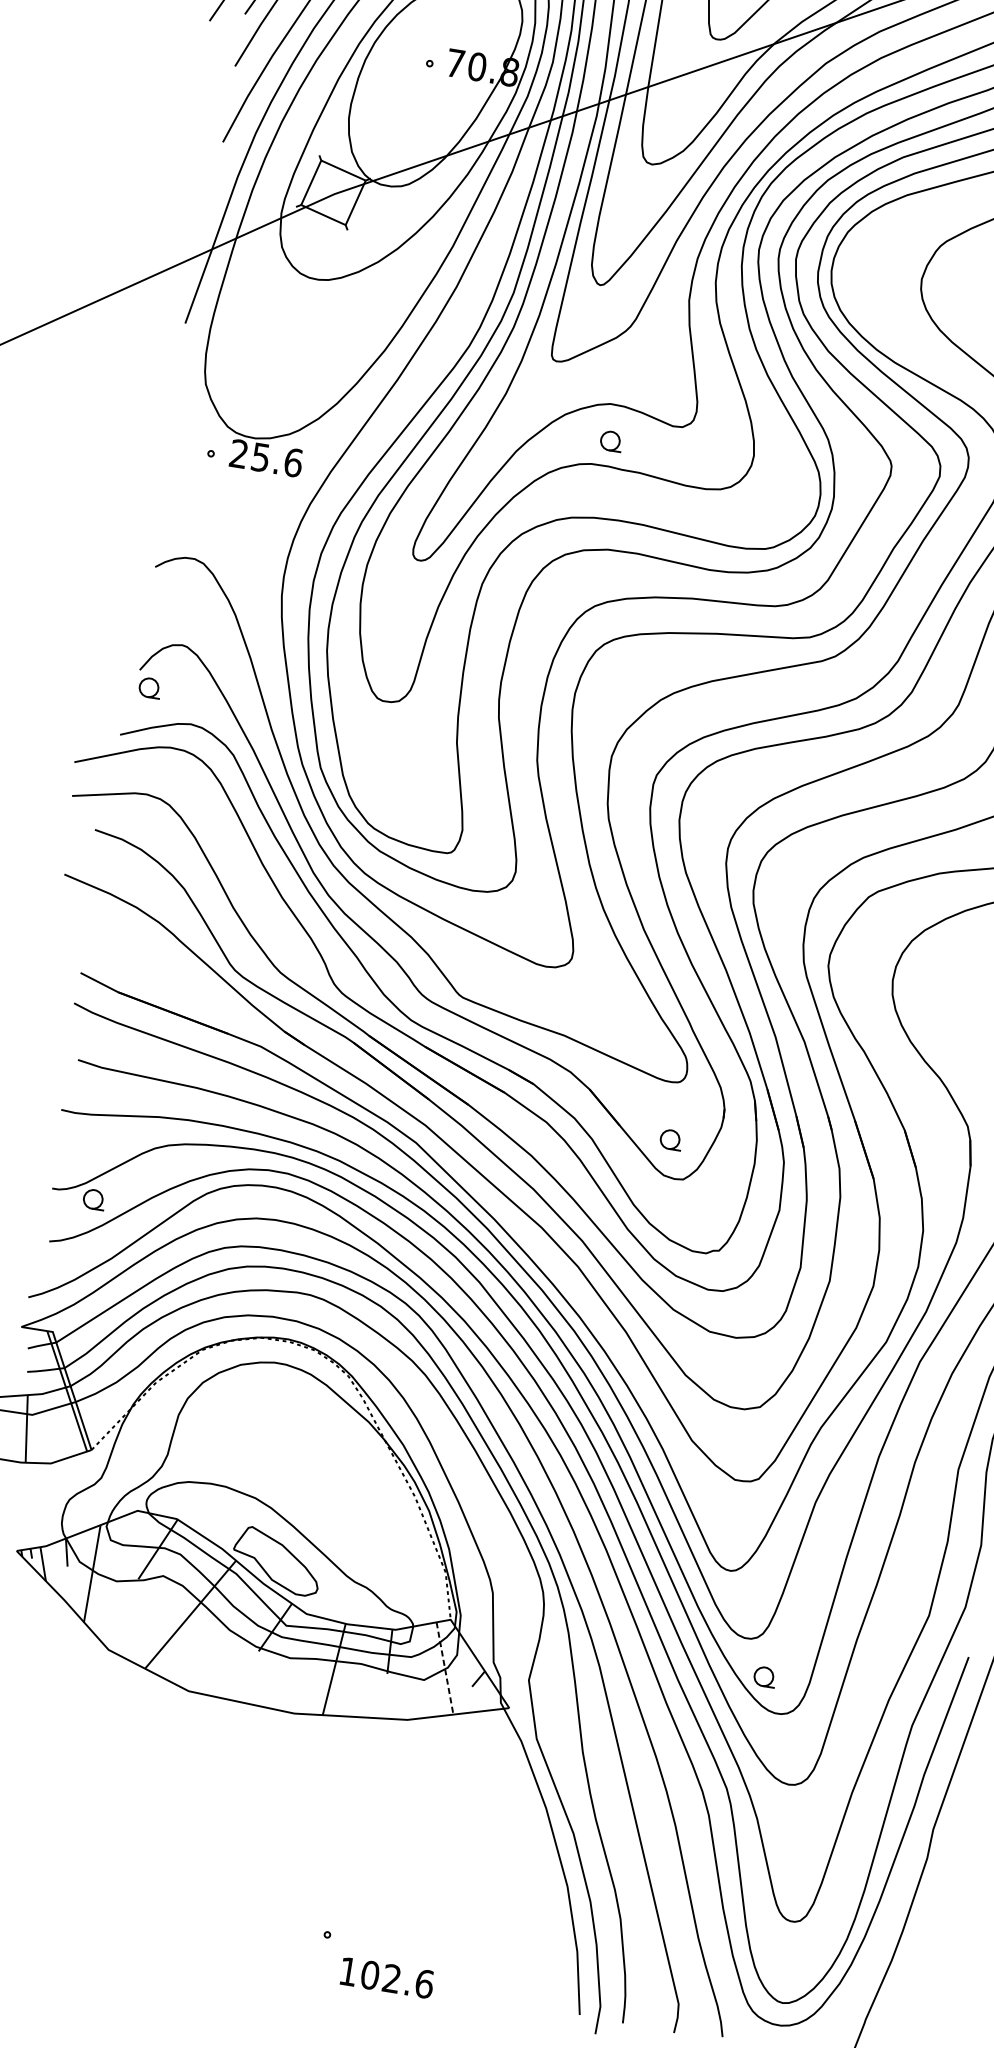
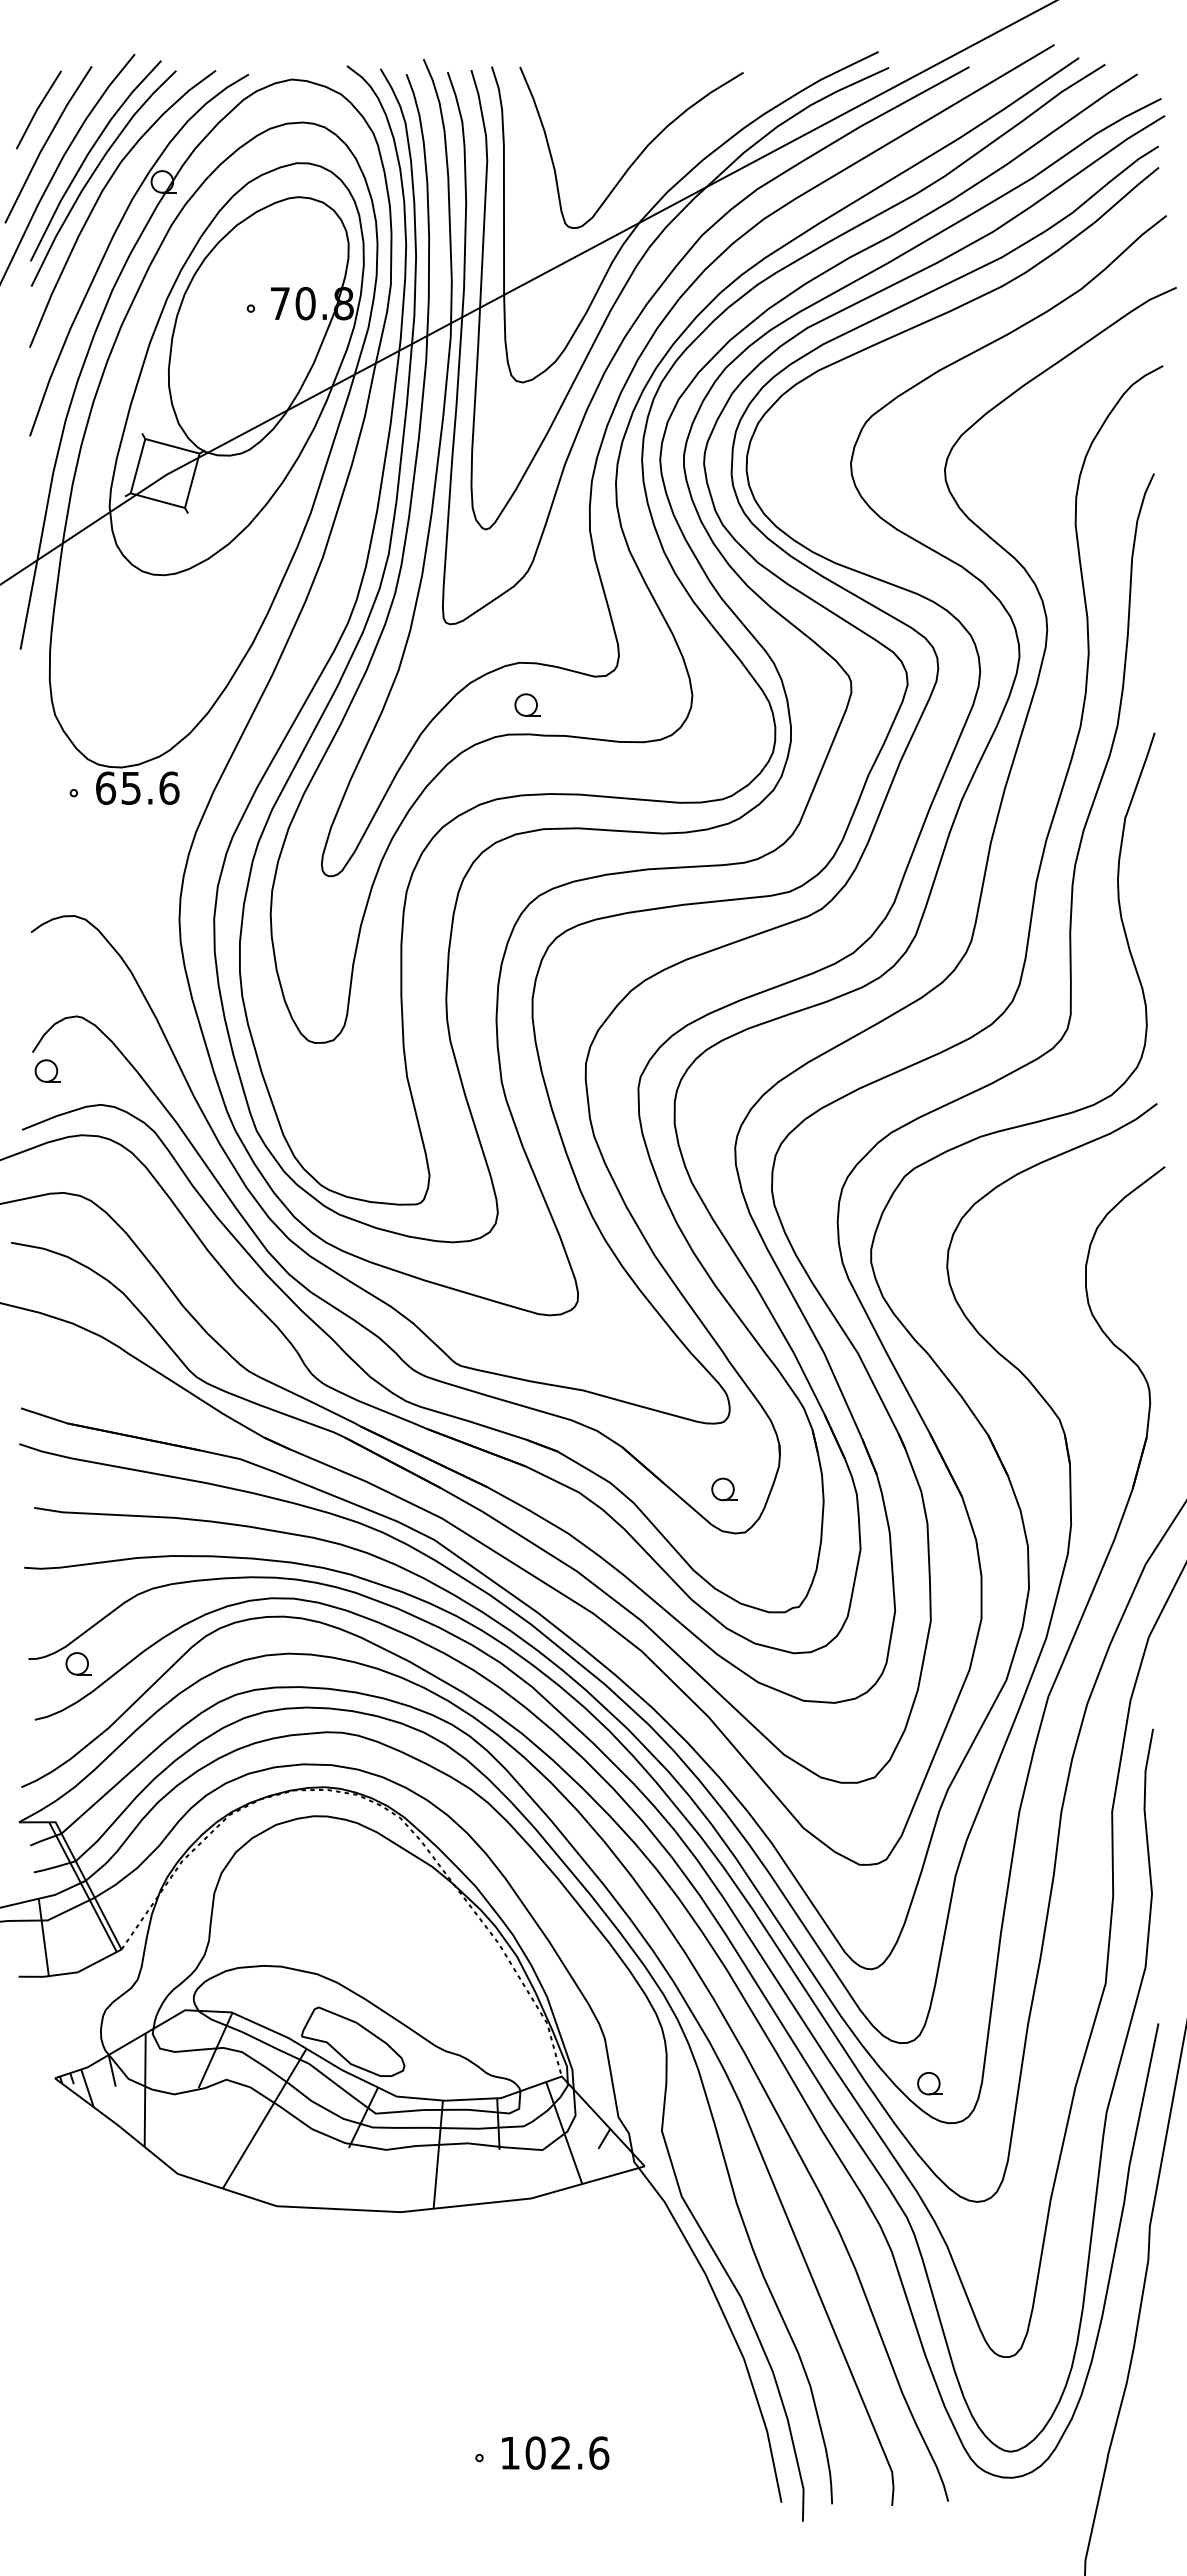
text: (239, 453) -> (106, 787), 25.6 -> 65.6
line: (445, 1668) -> (564, 2133), dashed -> solid
text: (387, 1977) -> (555, 2452), moved

